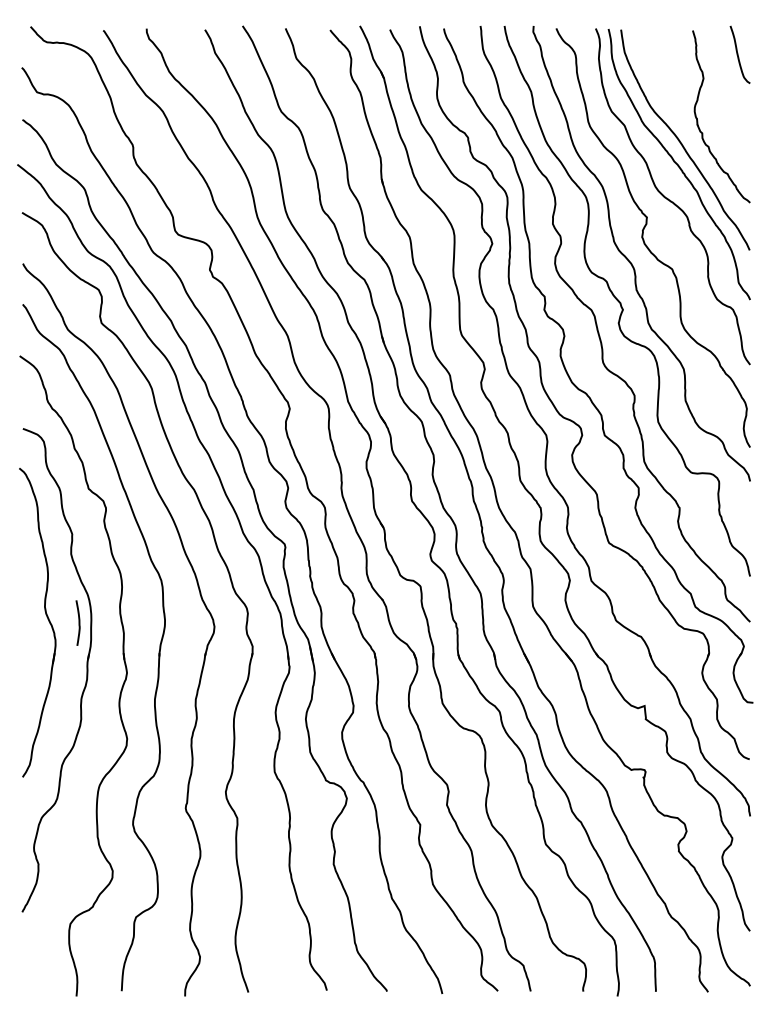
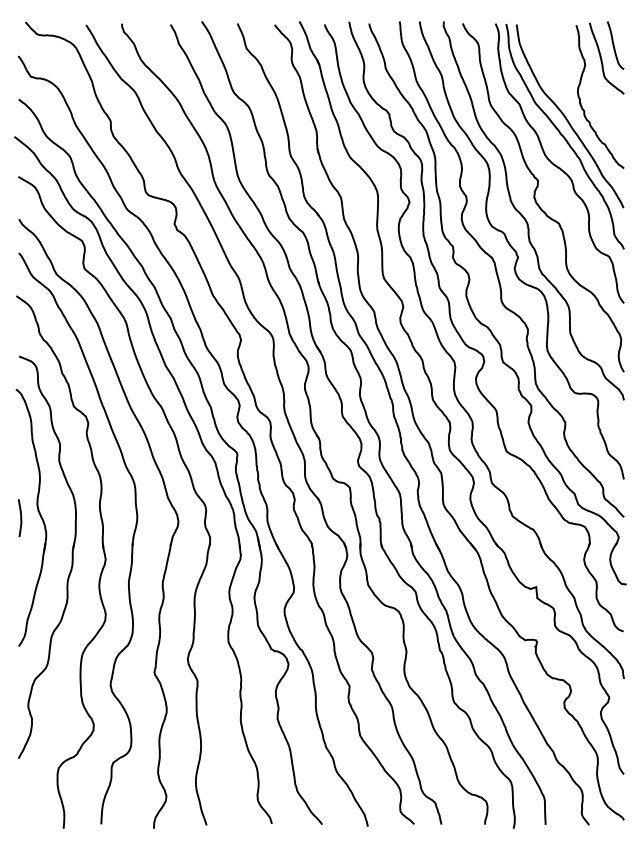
curve: (724, 73) -> (602, 61), added
curve: (78, 622) -> (20, 517), moved

